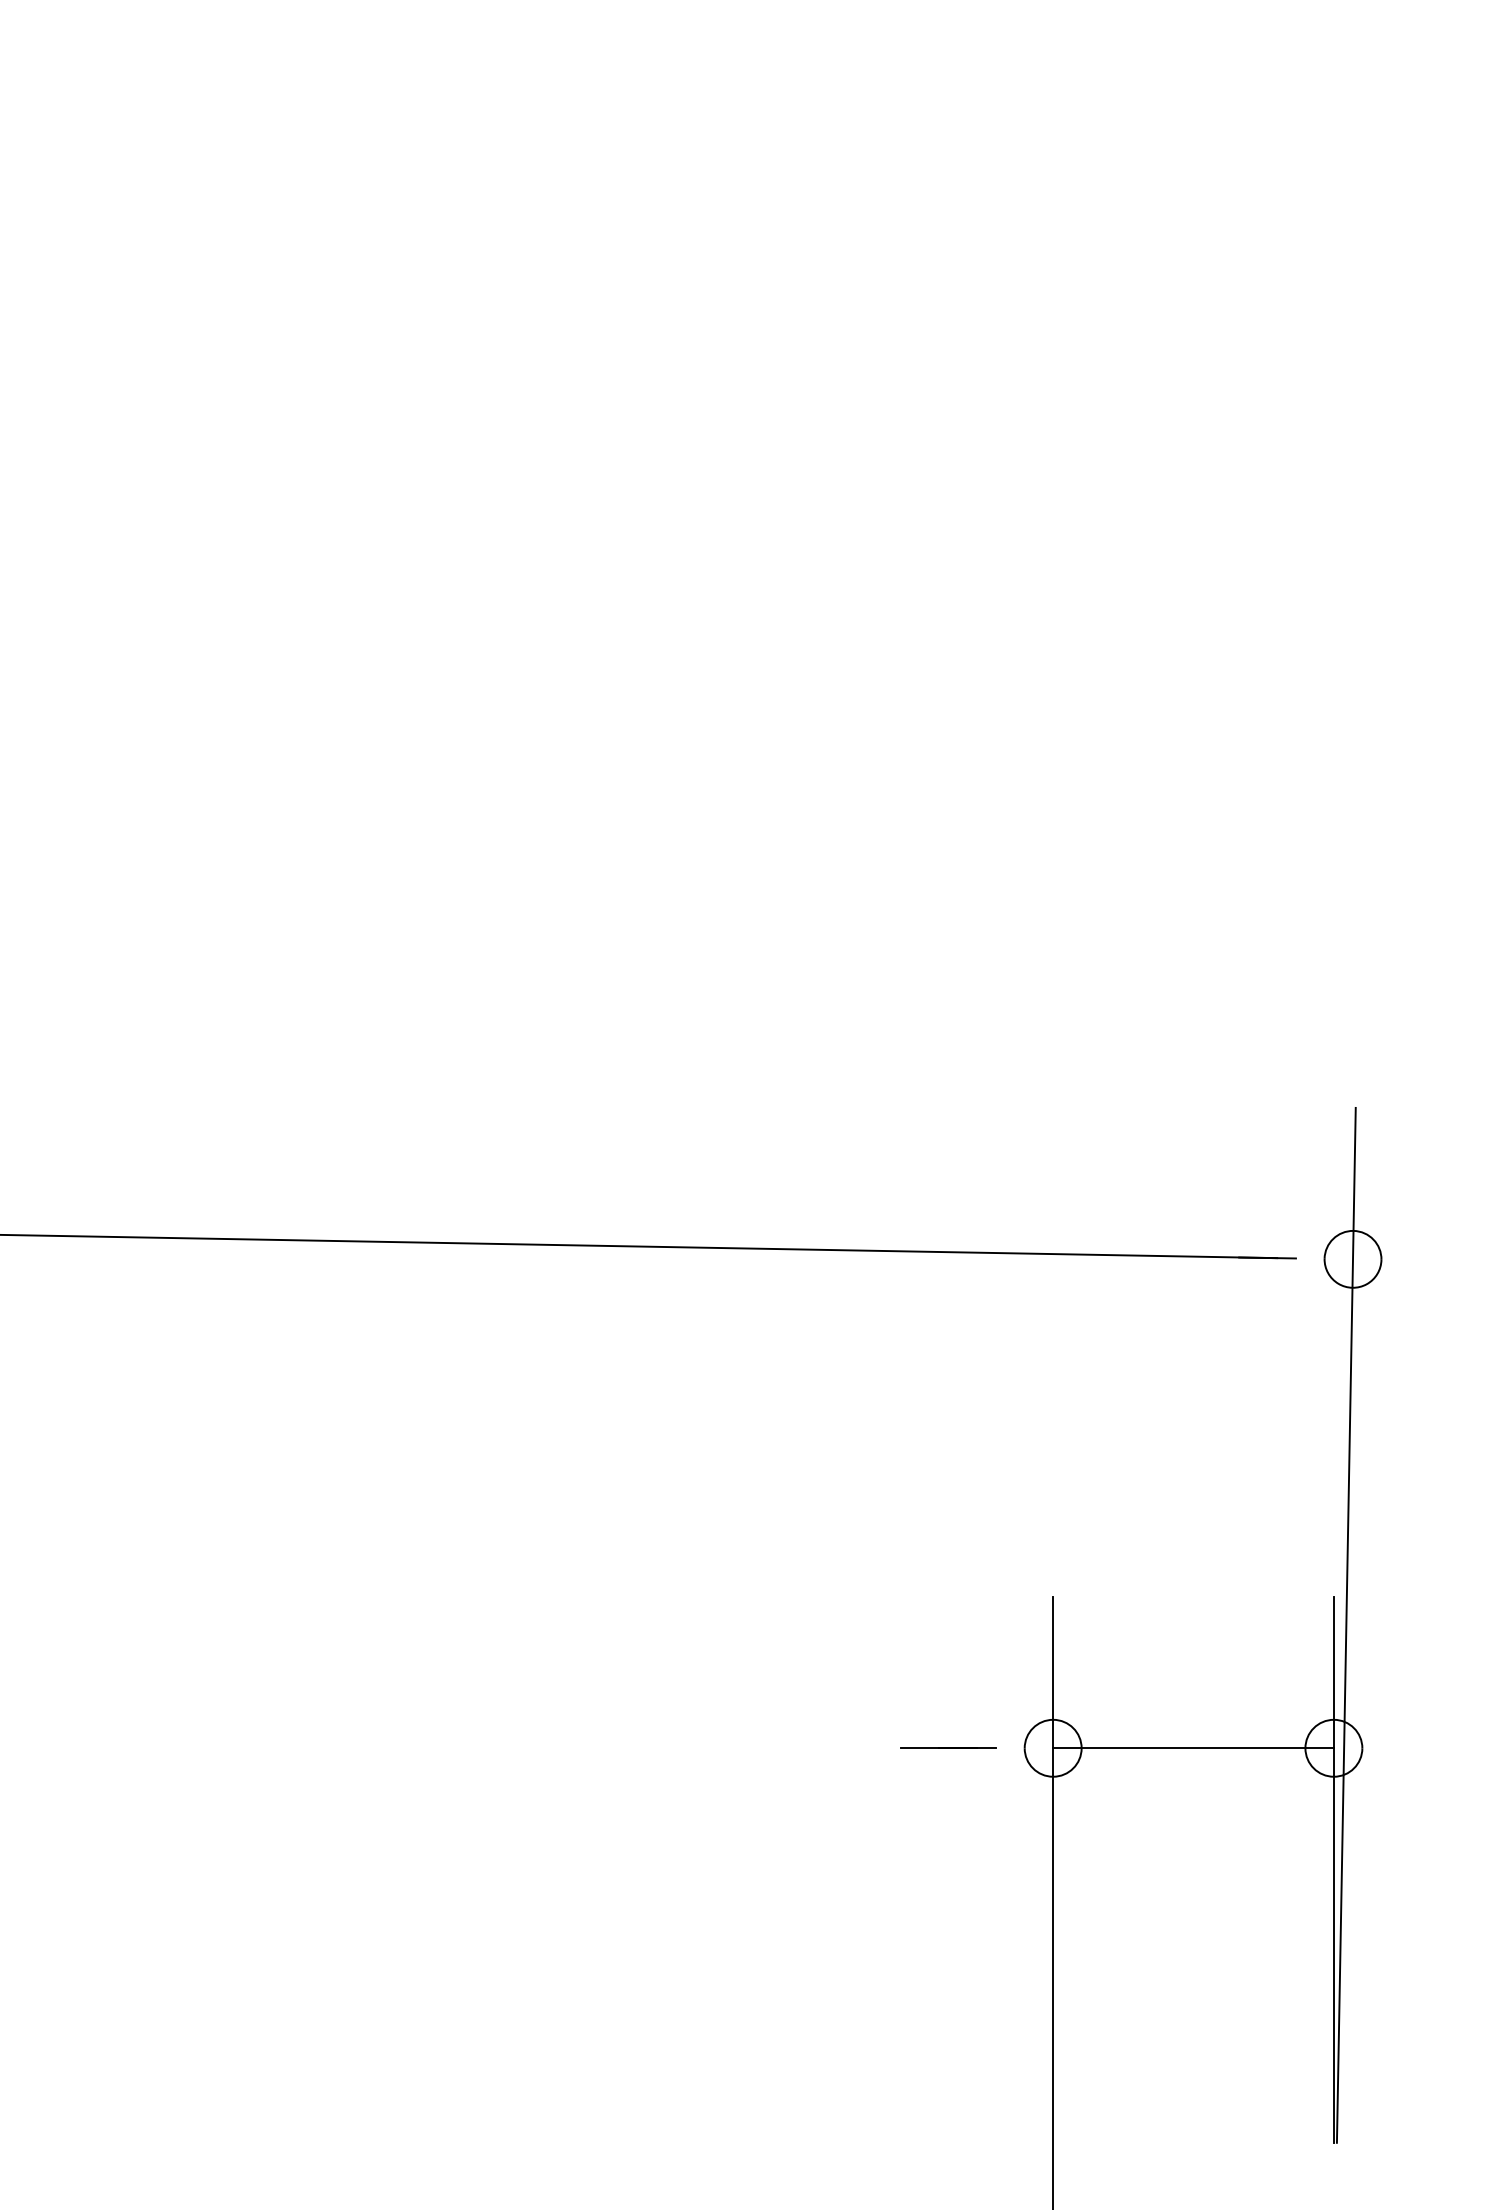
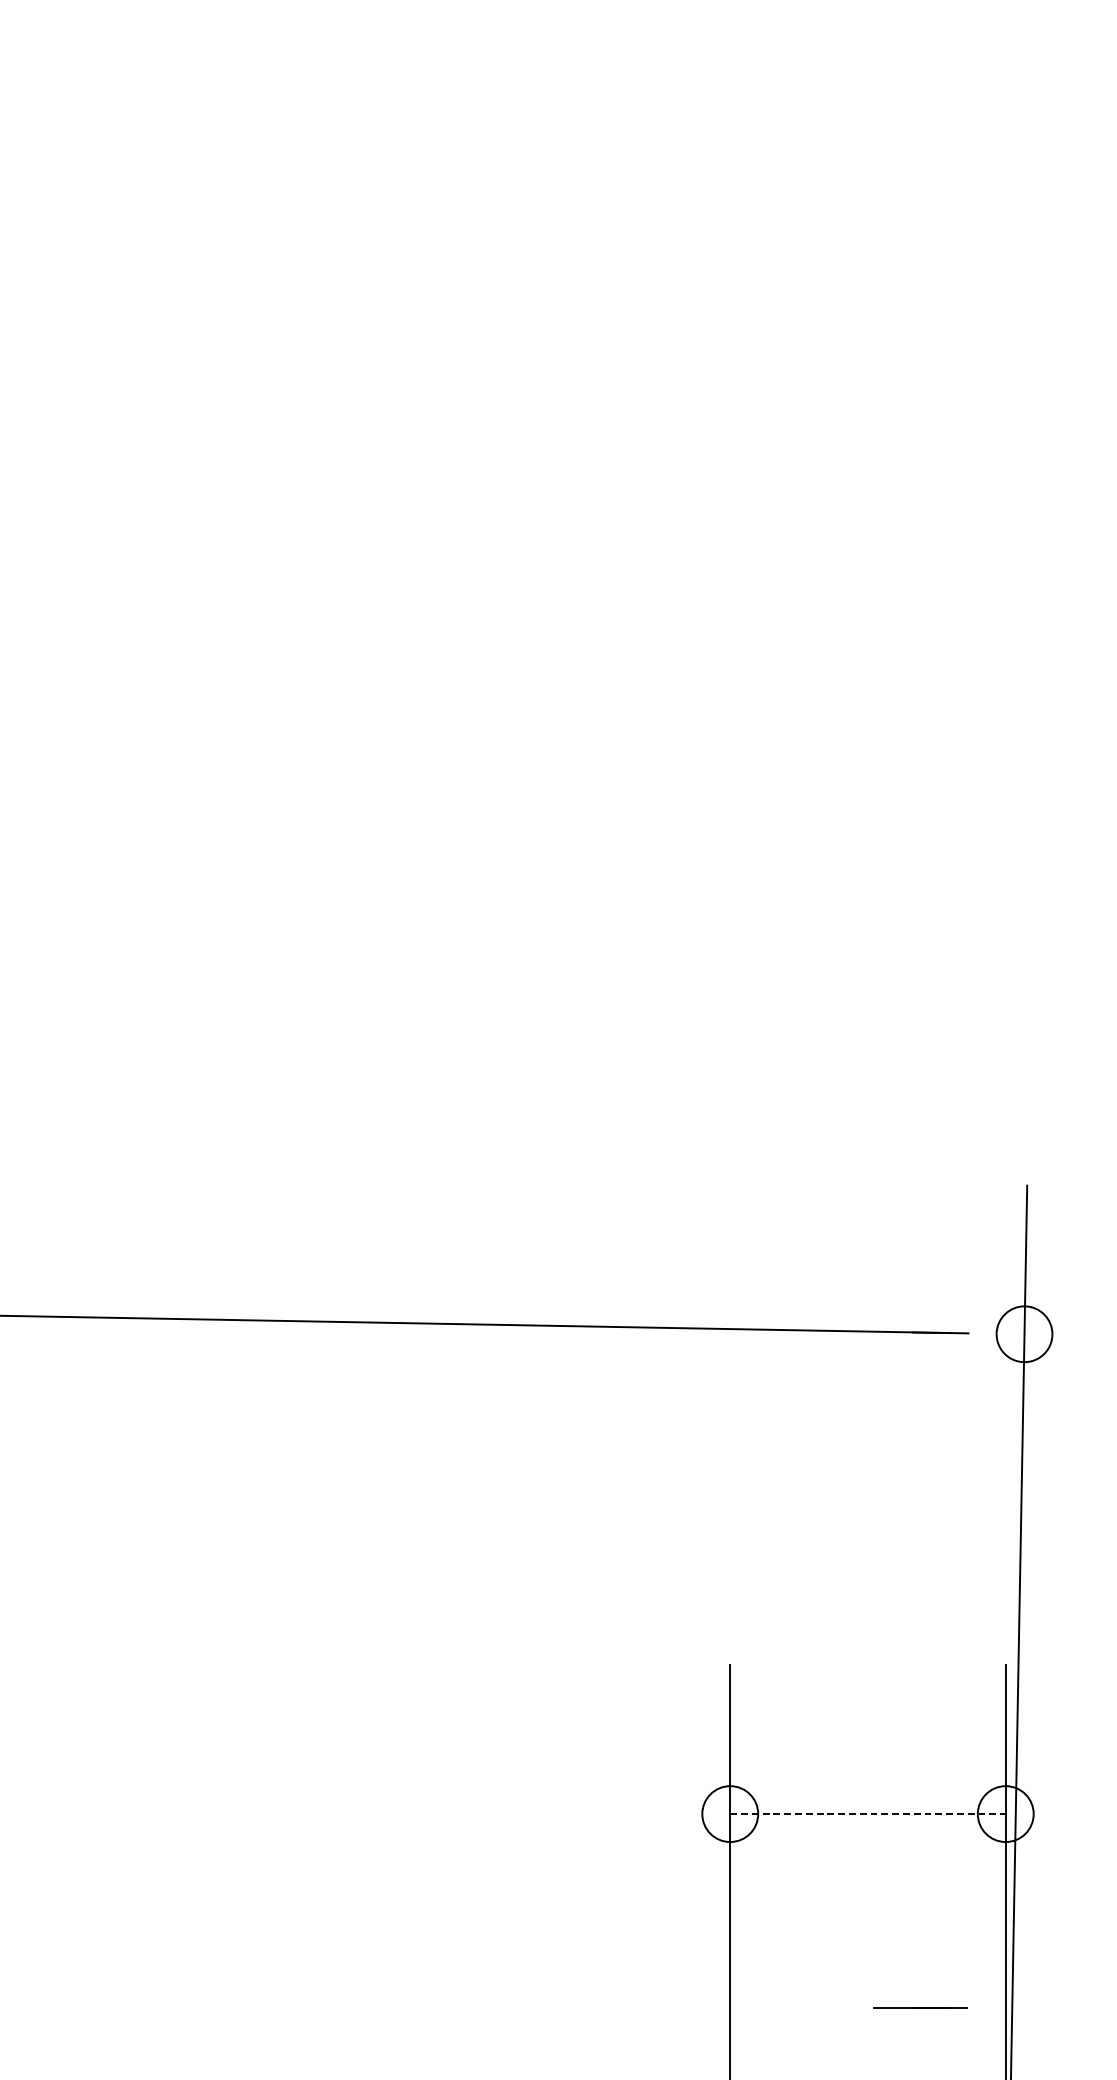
line: (948, 1747) -> (919, 2007), moved
line: (1194, 1748) -> (868, 1814), solid -> dashed

